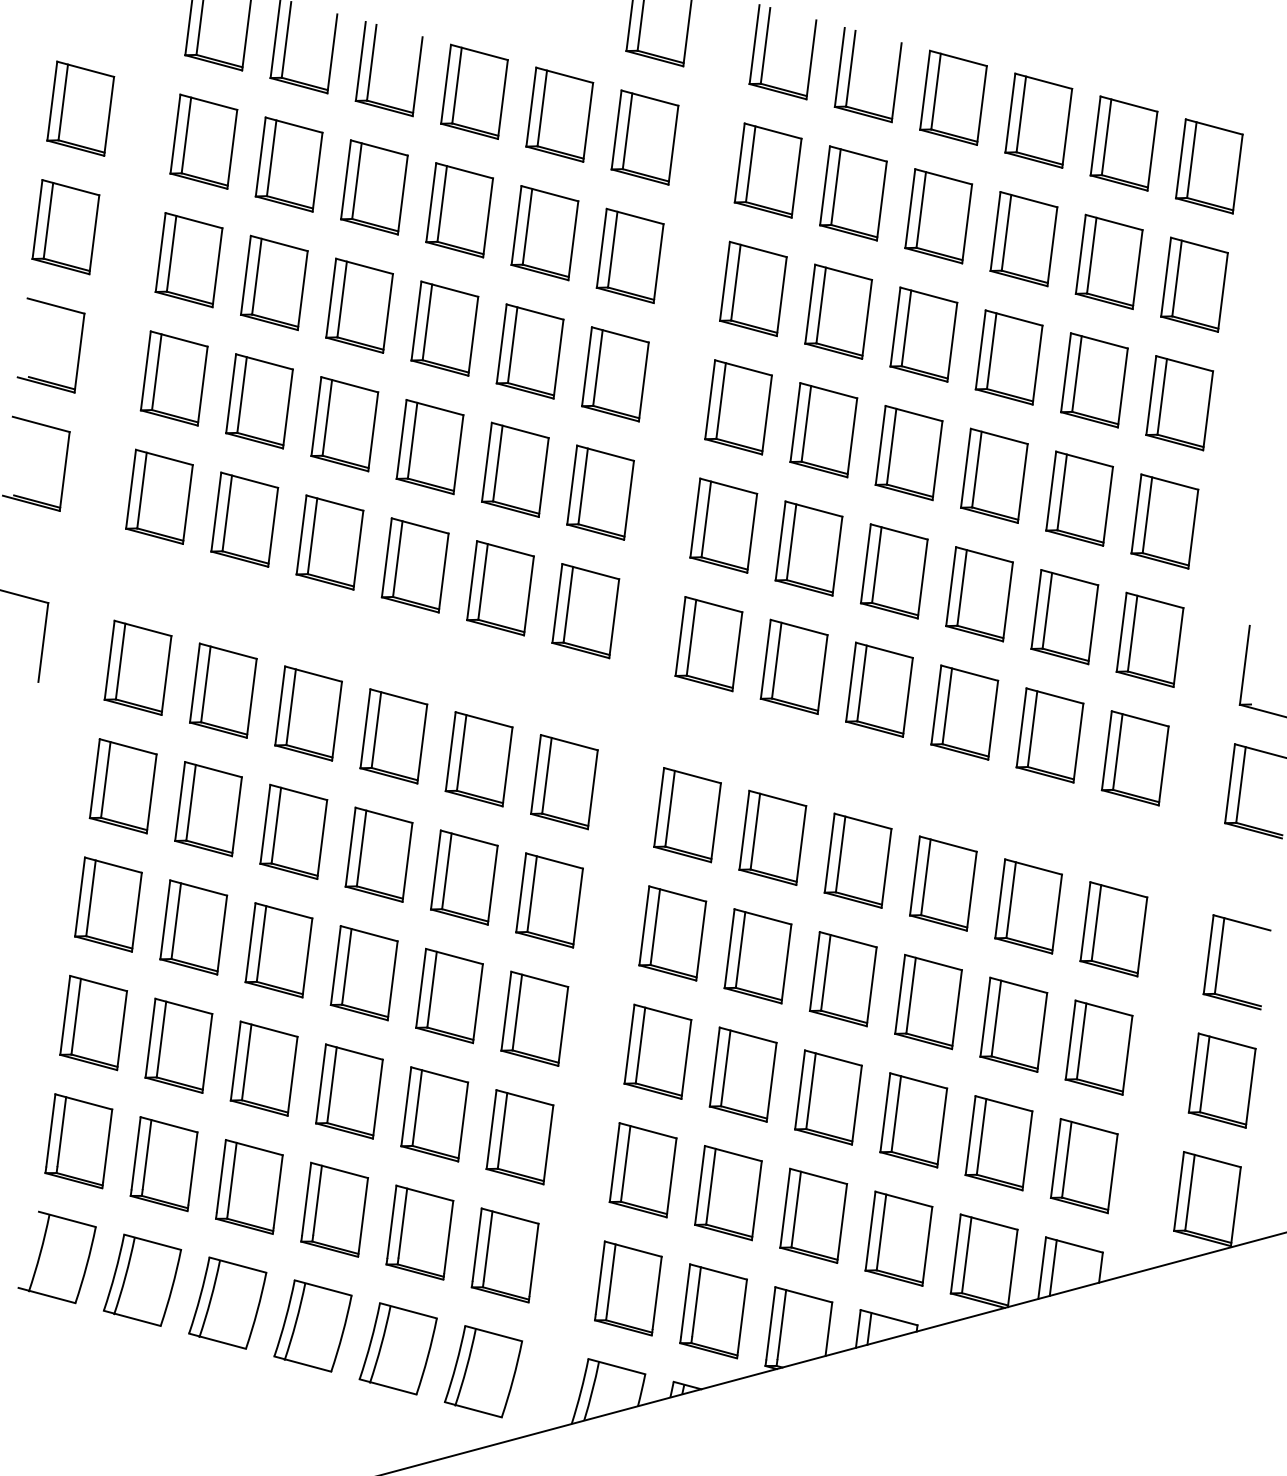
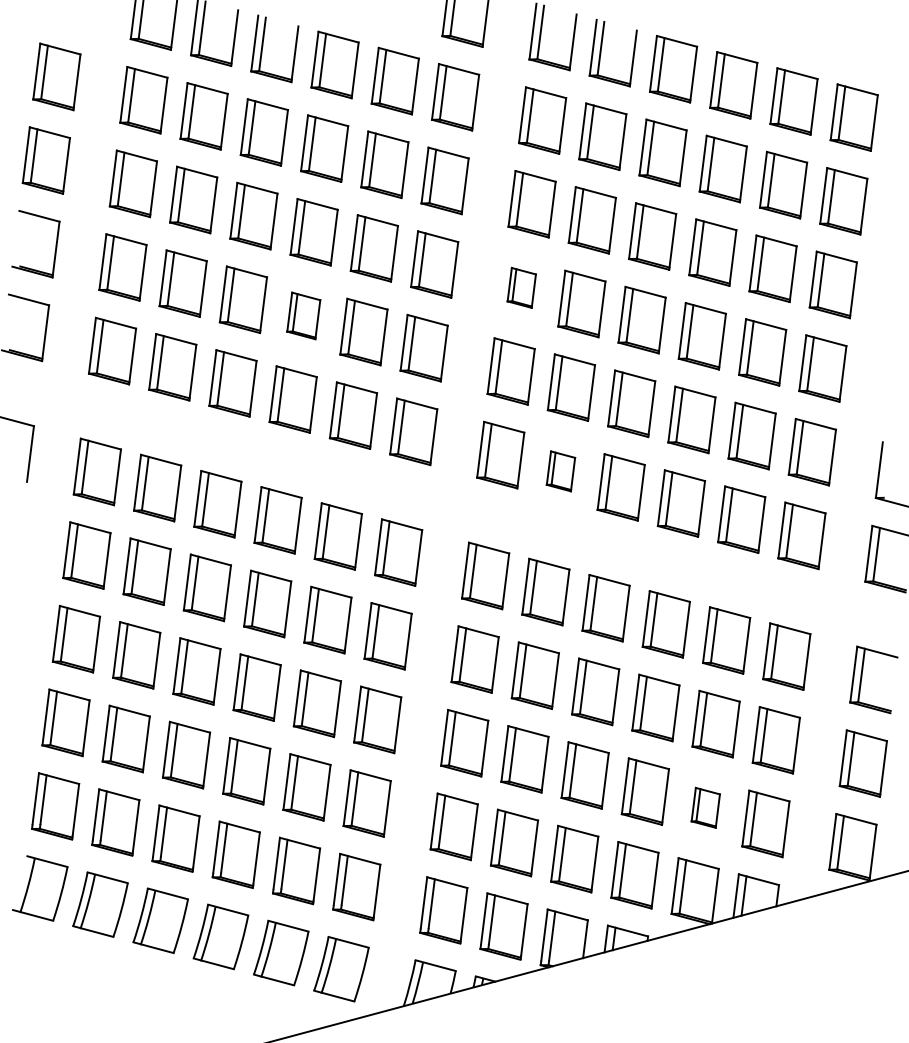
part: (738, 406) -> (521, 287), size x0.6
part: (429, 446) -> (303, 315), size x0.7
part: (793, 667) -> (560, 471), size x0.6
part: (998, 1142) -> (705, 807), size x0.6

